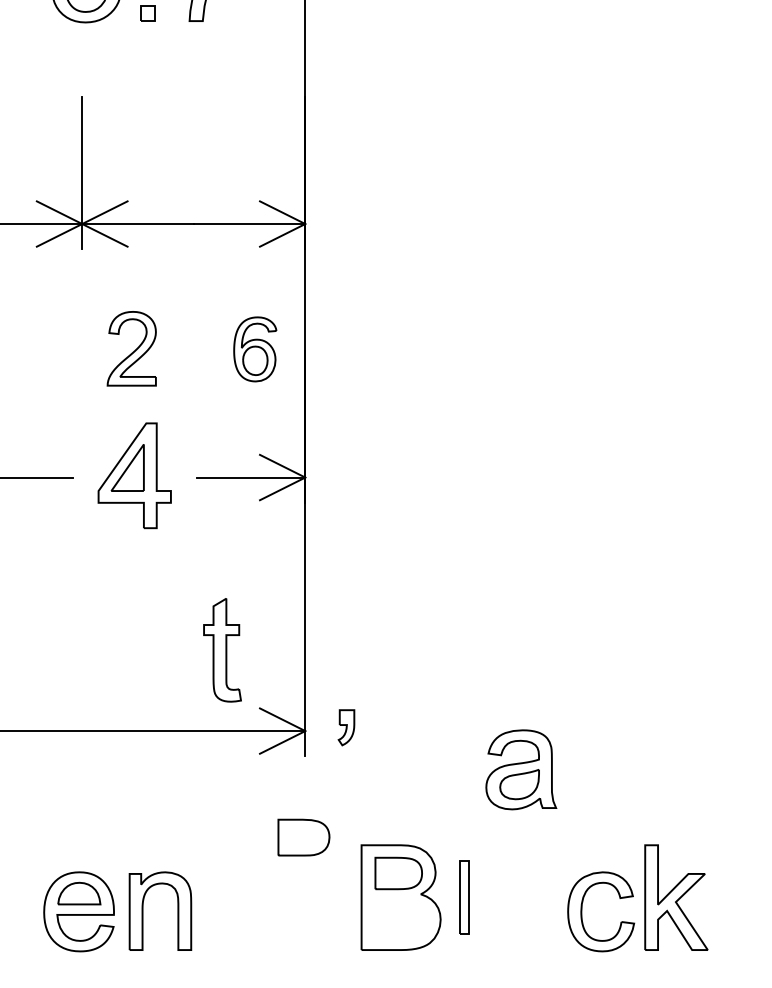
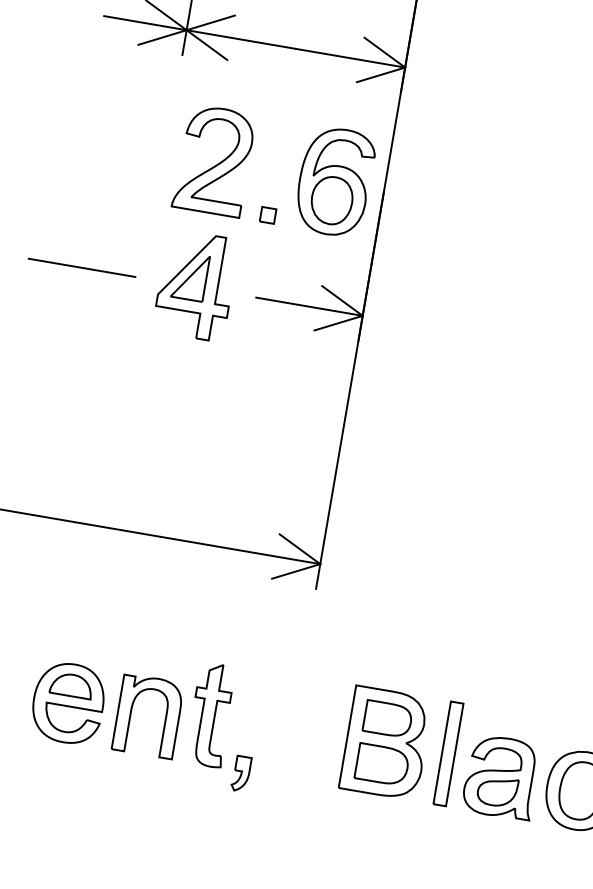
part: (131, 348) -> (214, 160), size x1.43
part: (255, 349) -> (335, 182), size x1.67
part: (194, 393) -> (268, 214), added
part: (222, 650) -> (210, 715), moved
part: (346, 727) -> (241, 773), moved
part: (521, 769) -> (501, 776), moved
part: (303, 837) -> (381, 764), moved
part: (464, 897) -> (448, 753), size x1.43

